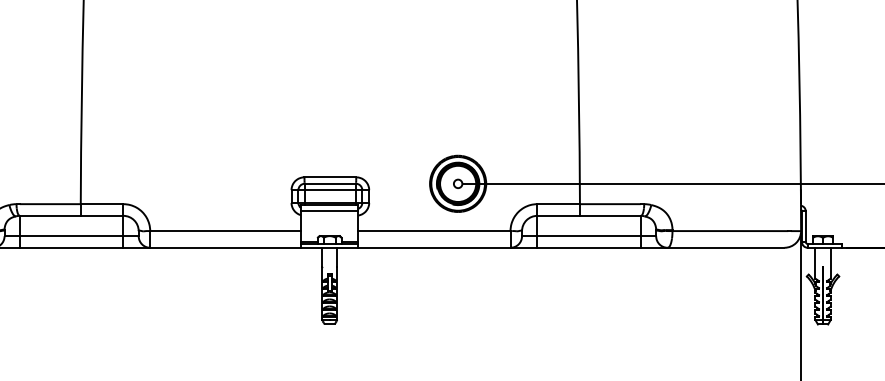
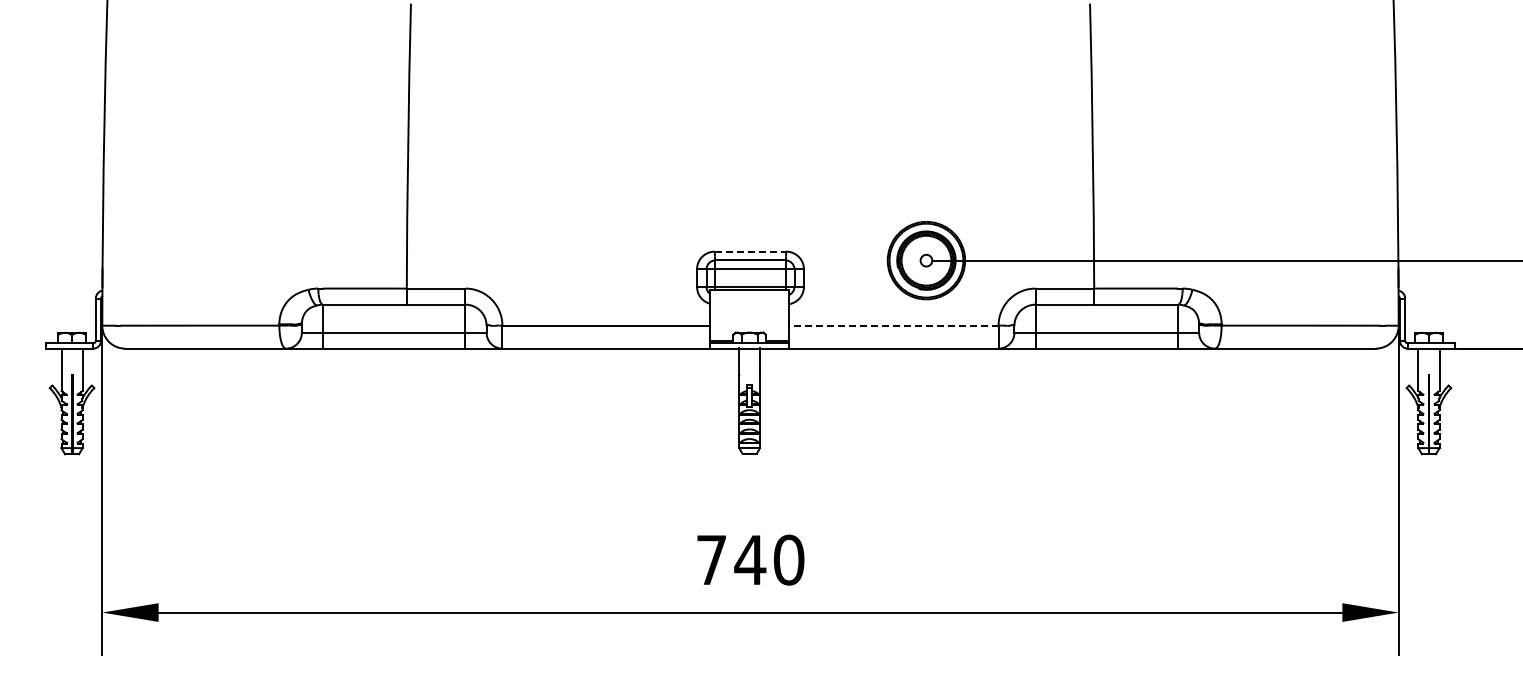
line: (330, 177) -> (750, 251), solid -> dashed
line: (329, 211) -> (749, 298), removed
line: (434, 230) -> (893, 325), solid -> dashed

